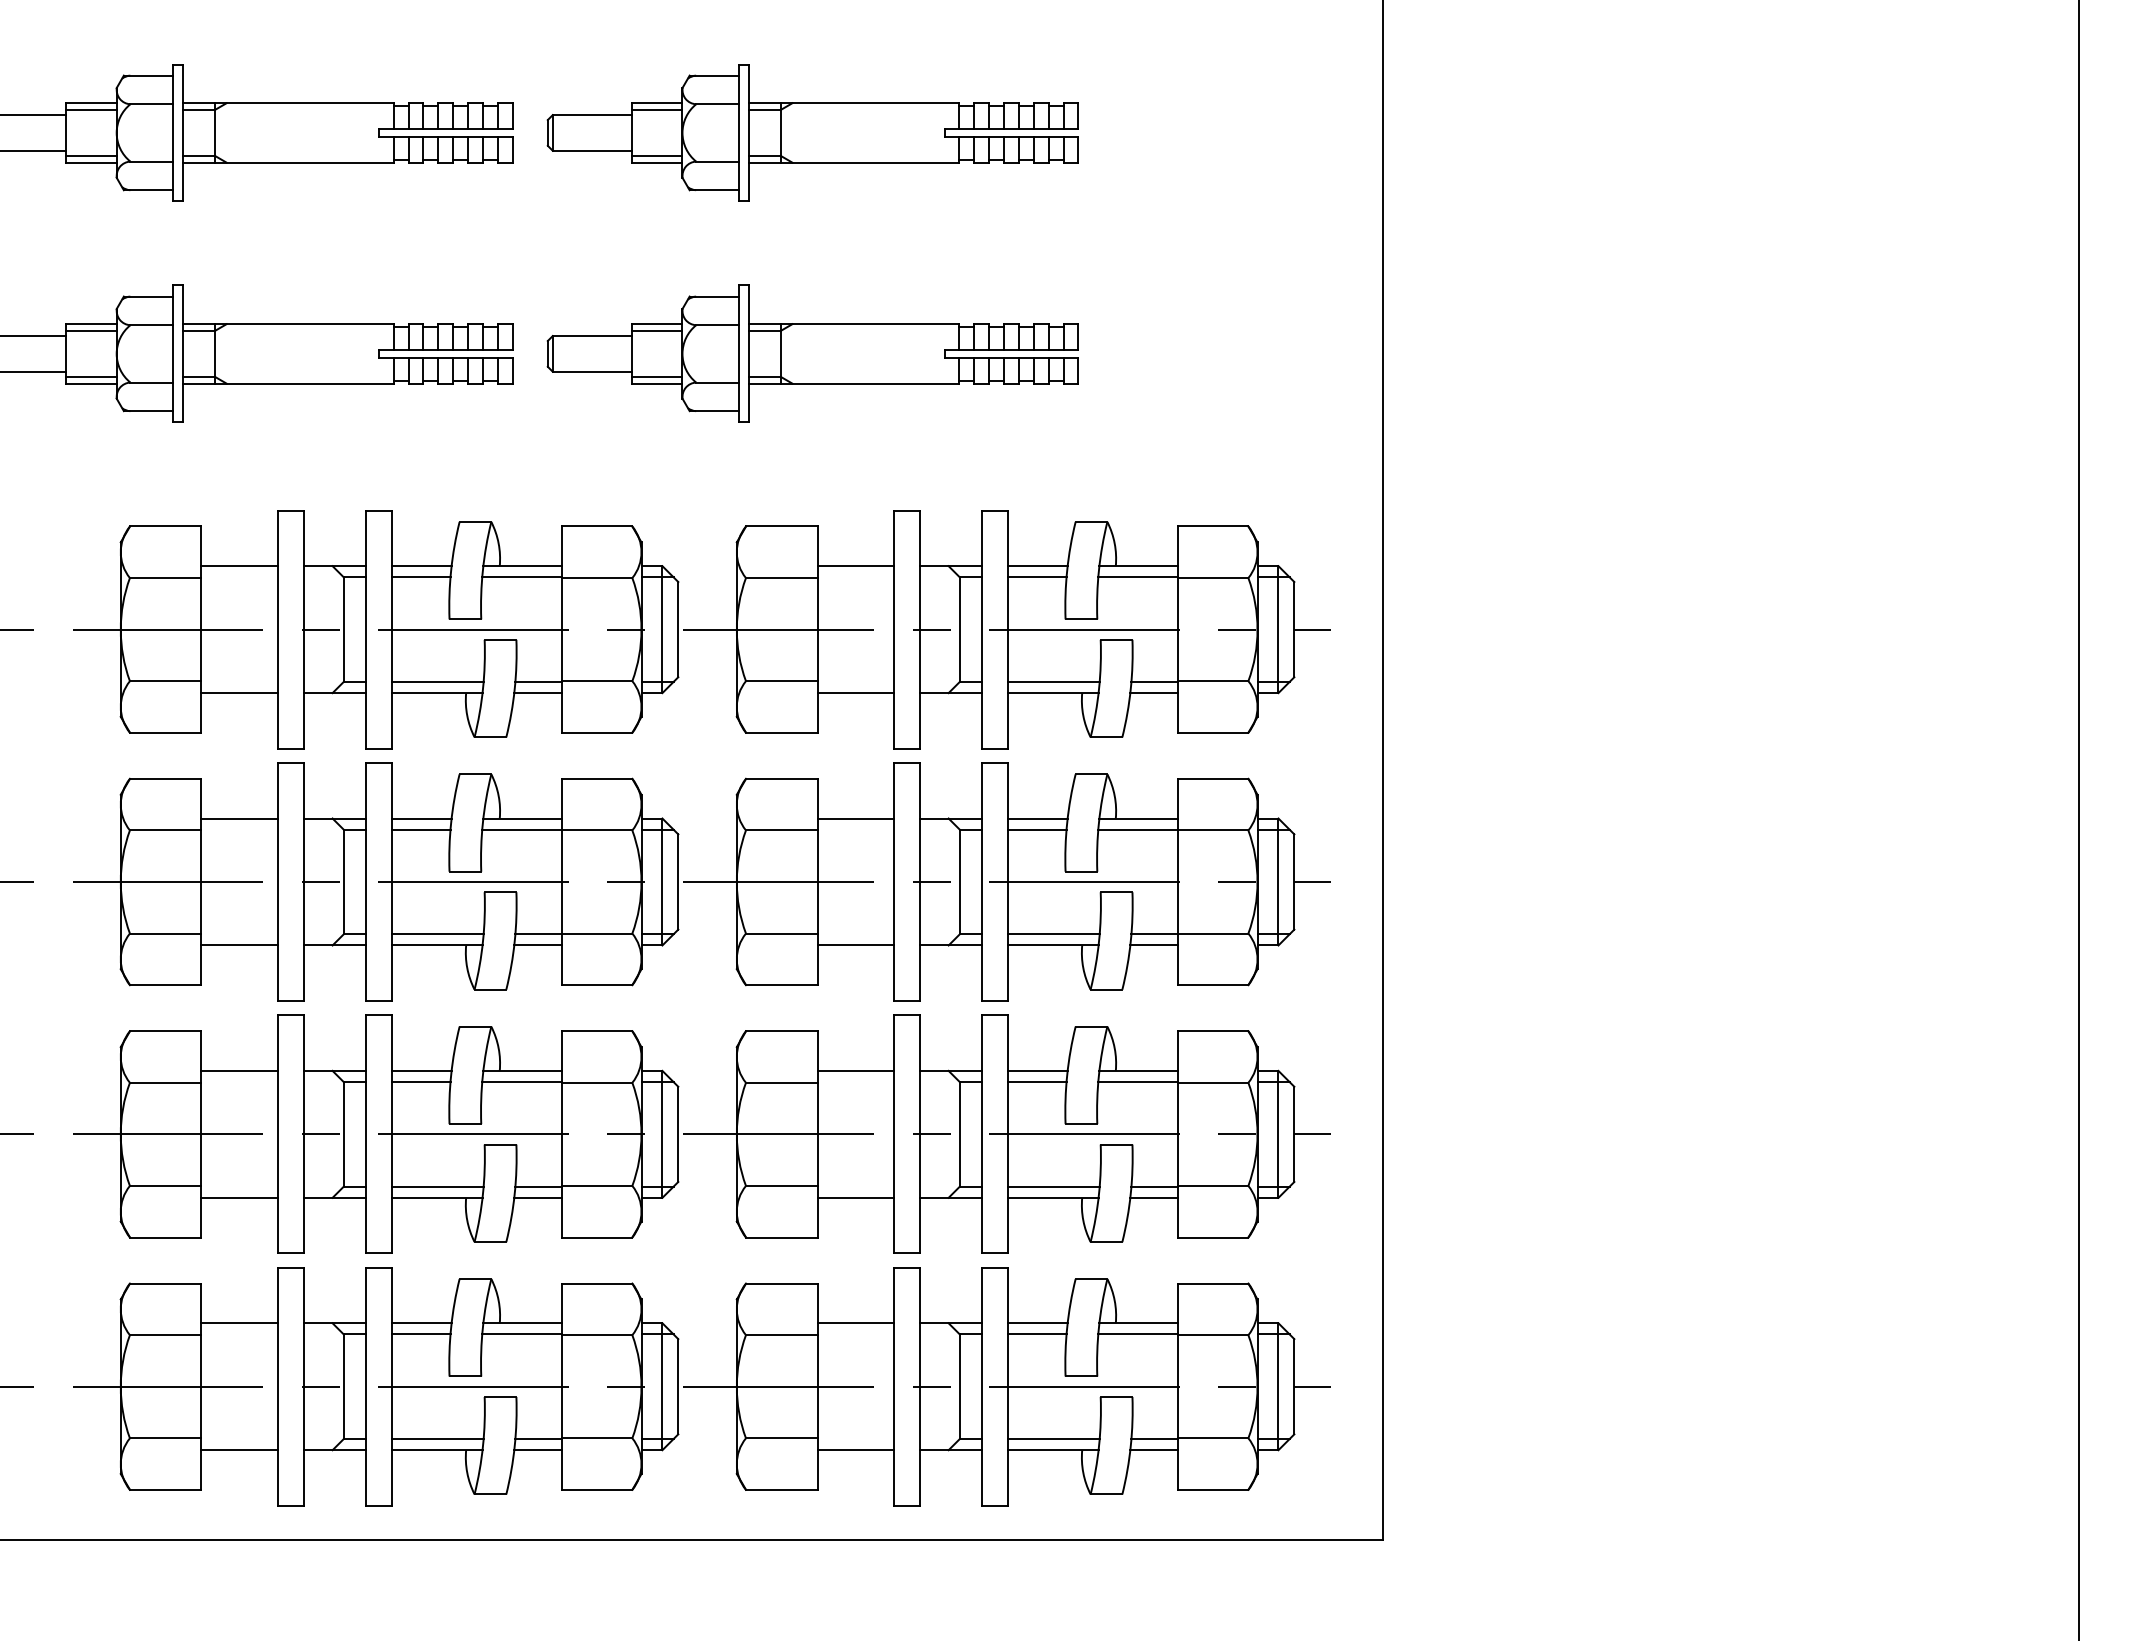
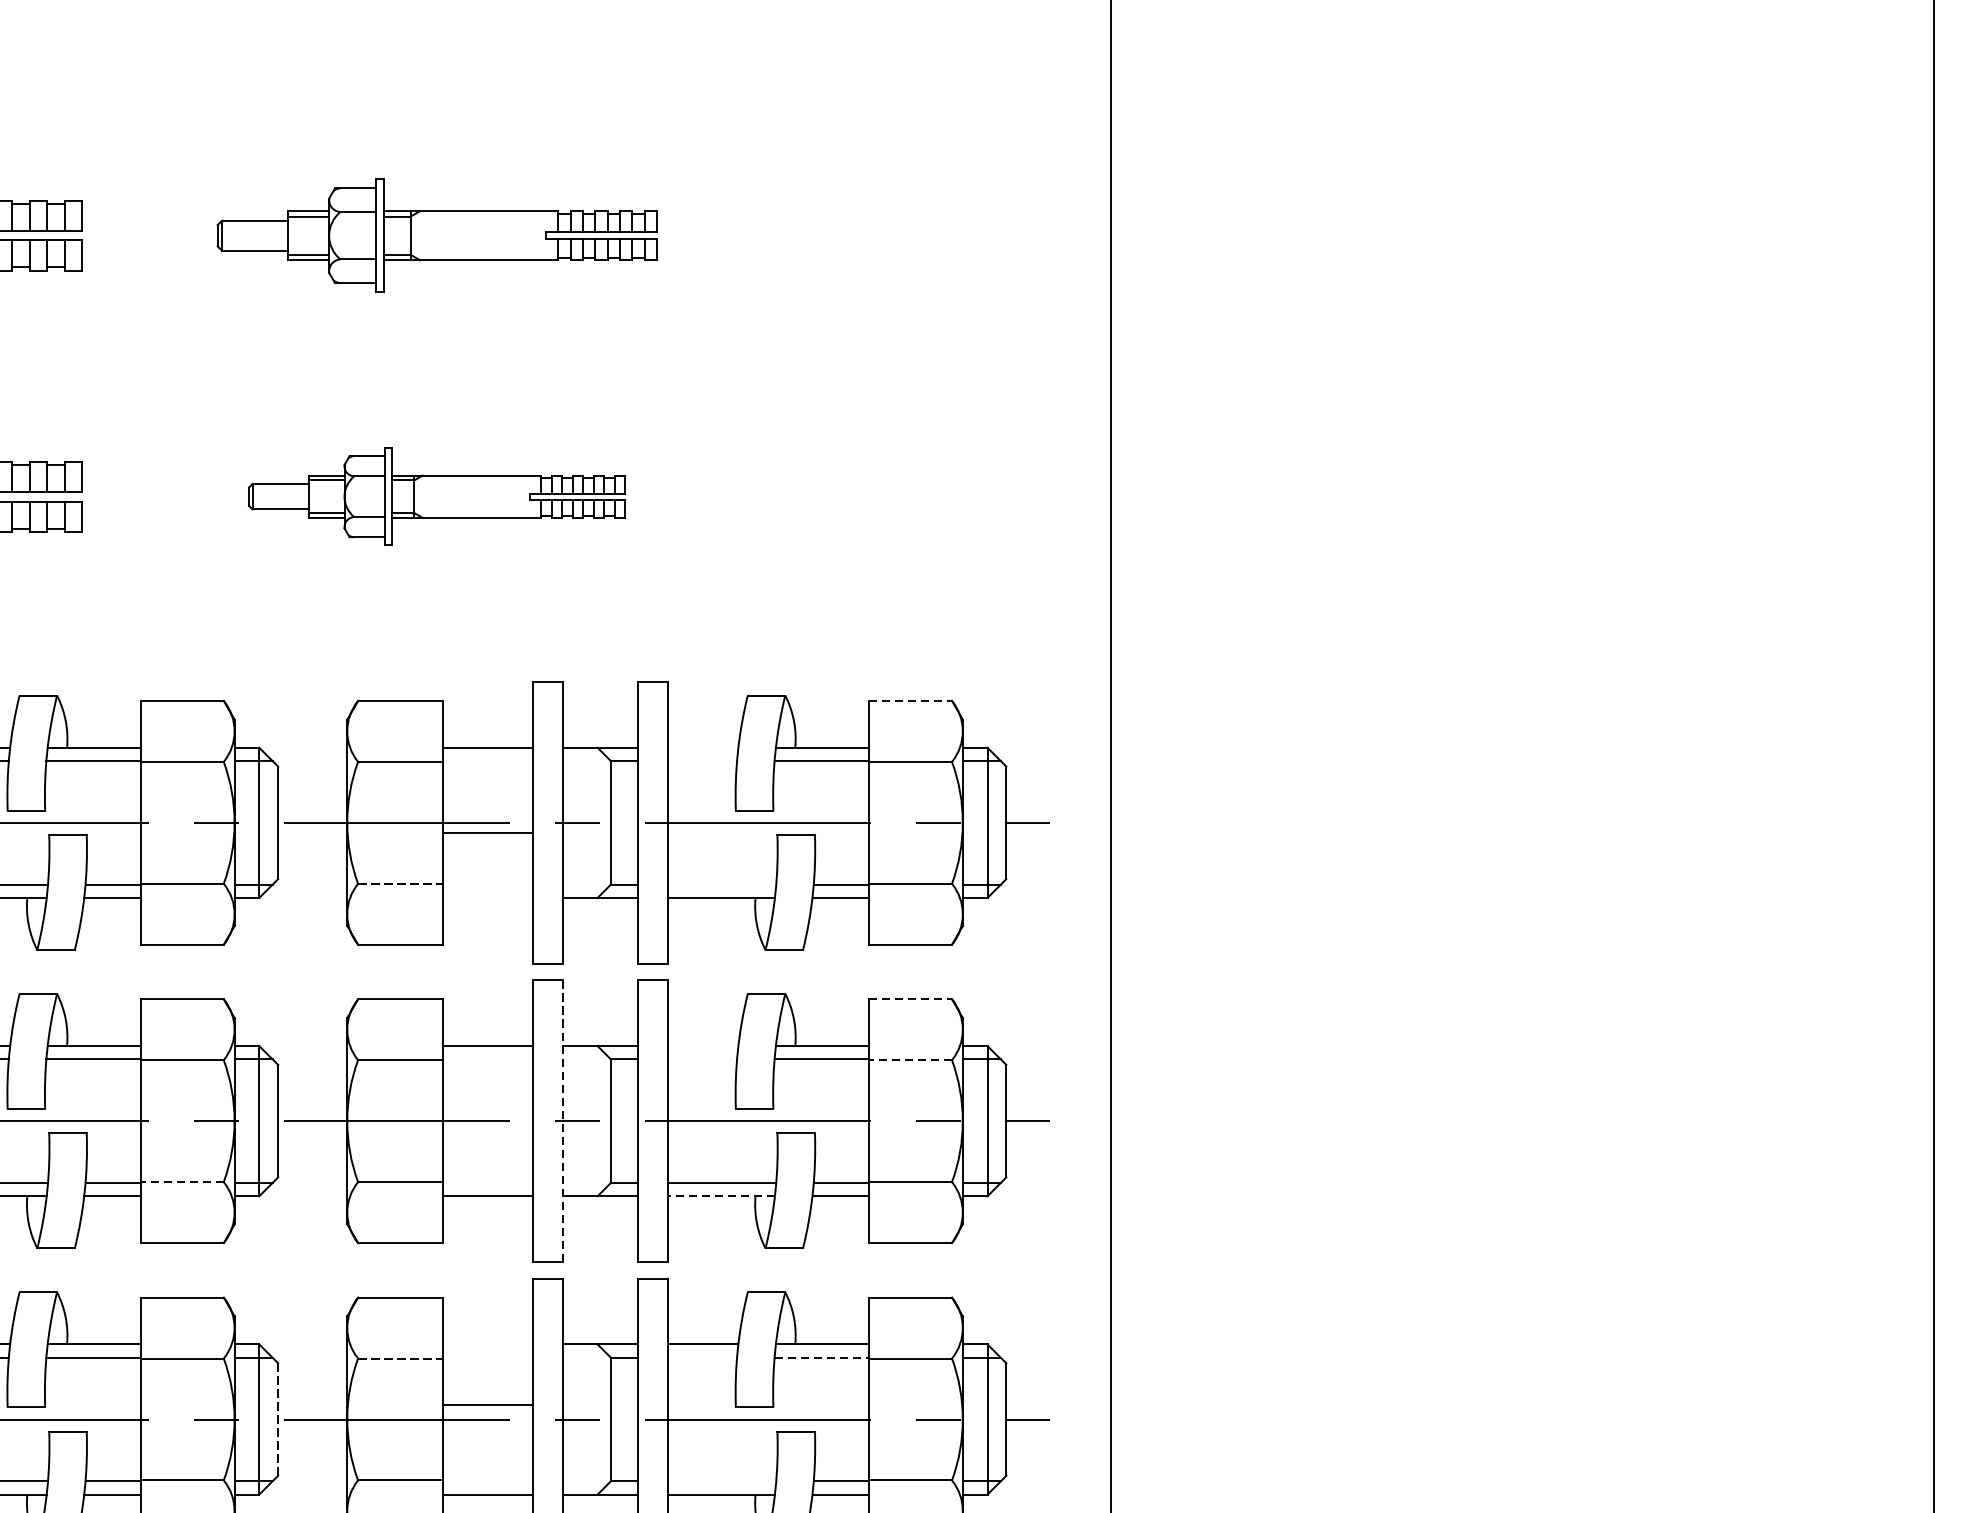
part: (812, 132) -> (436, 235), size x0.7
part: (812, 353) -> (436, 496), size x0.6
line: (1213, 526) -> (910, 700), solid -> dashed
line: (1037, 566) -> (702, 748), removed
line: (1036, 577) -> (701, 761), removed
line: (781, 681) -> (400, 884), solid -> dashed
line: (1053, 681) -> (721, 884), removed
line: (855, 693) -> (487, 833), moved
line: (1213, 778) -> (910, 998), solid -> dashed
line: (1037, 818) -> (702, 1046), removed
line: (1036, 829) -> (701, 1059), removed
line: (1212, 830) -> (909, 1060), solid -> dashed
line: (919, 882) -> (563, 1121), solid -> dashed
line: (596, 933) -> (181, 1182), solid -> dashed
line: (1052, 945) -> (720, 1196), solid -> dashed
line: (855, 1070) -> (487, 1404), moved
line: (781, 1082) -> (400, 1358), solid -> dashed
line: (1036, 1082) -> (701, 1358), removed
line: (1138, 1082) -> (822, 1358), solid -> dashed
line: (678, 1134) -> (278, 1419), solid -> dashed
line: (1053, 1186) -> (721, 1481), removed

